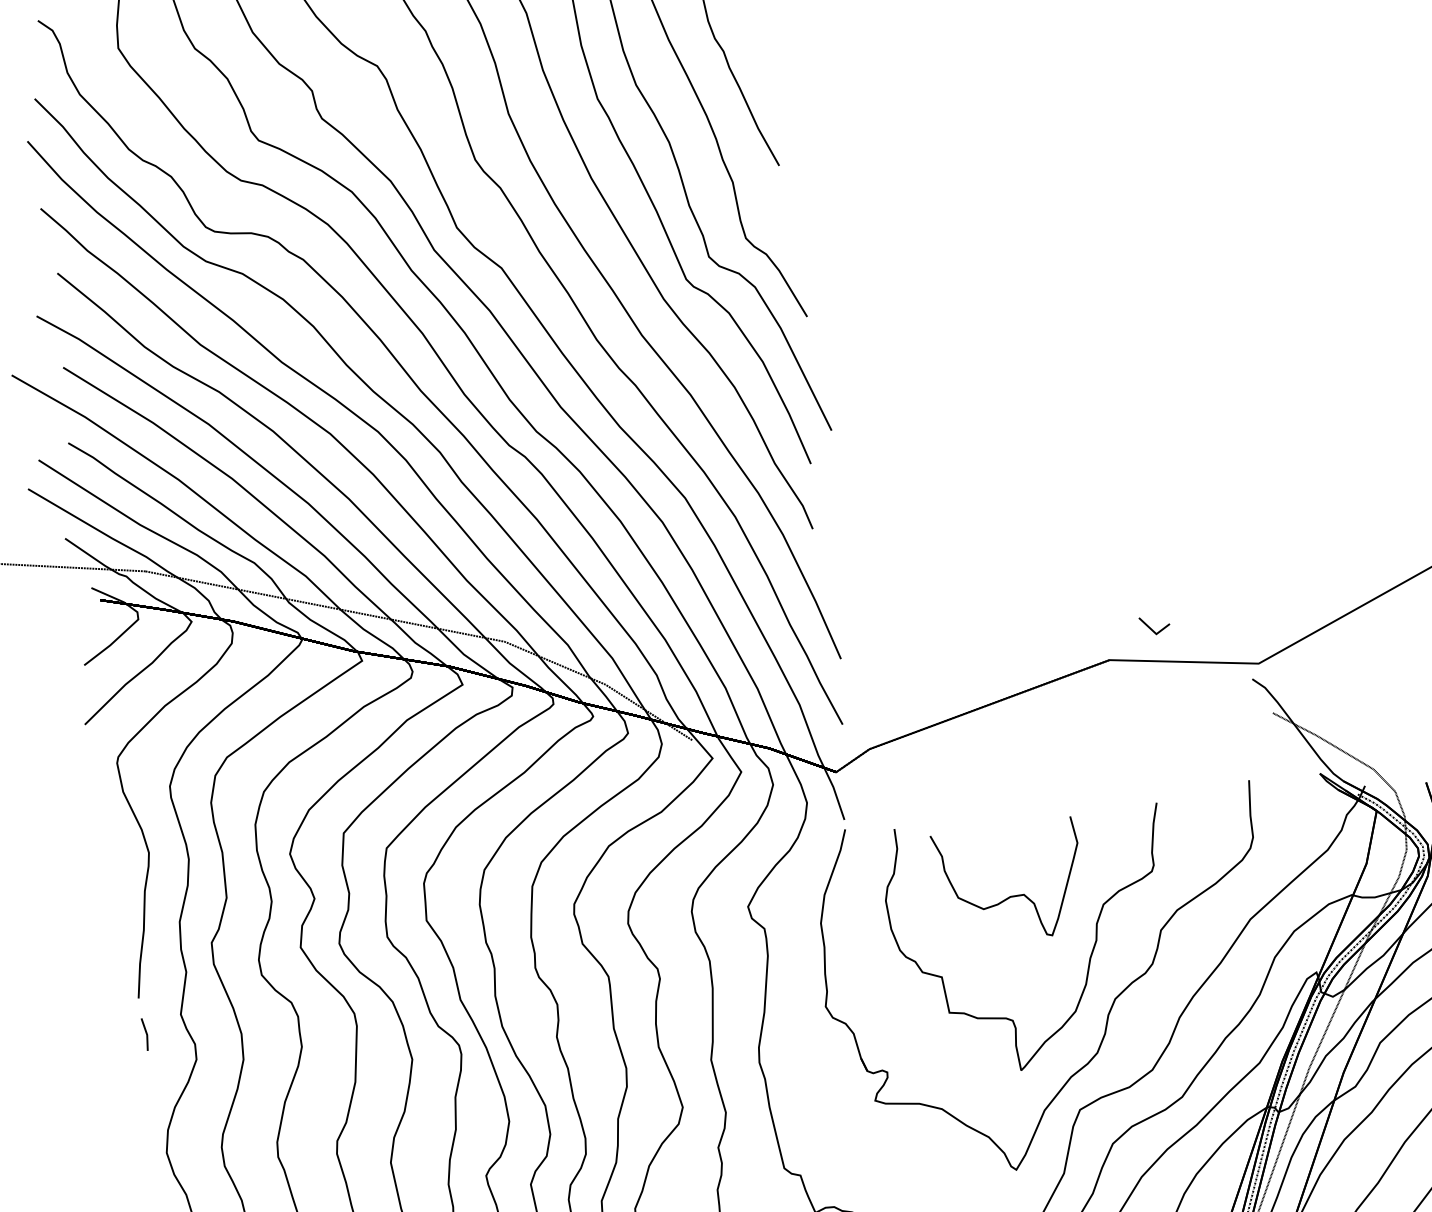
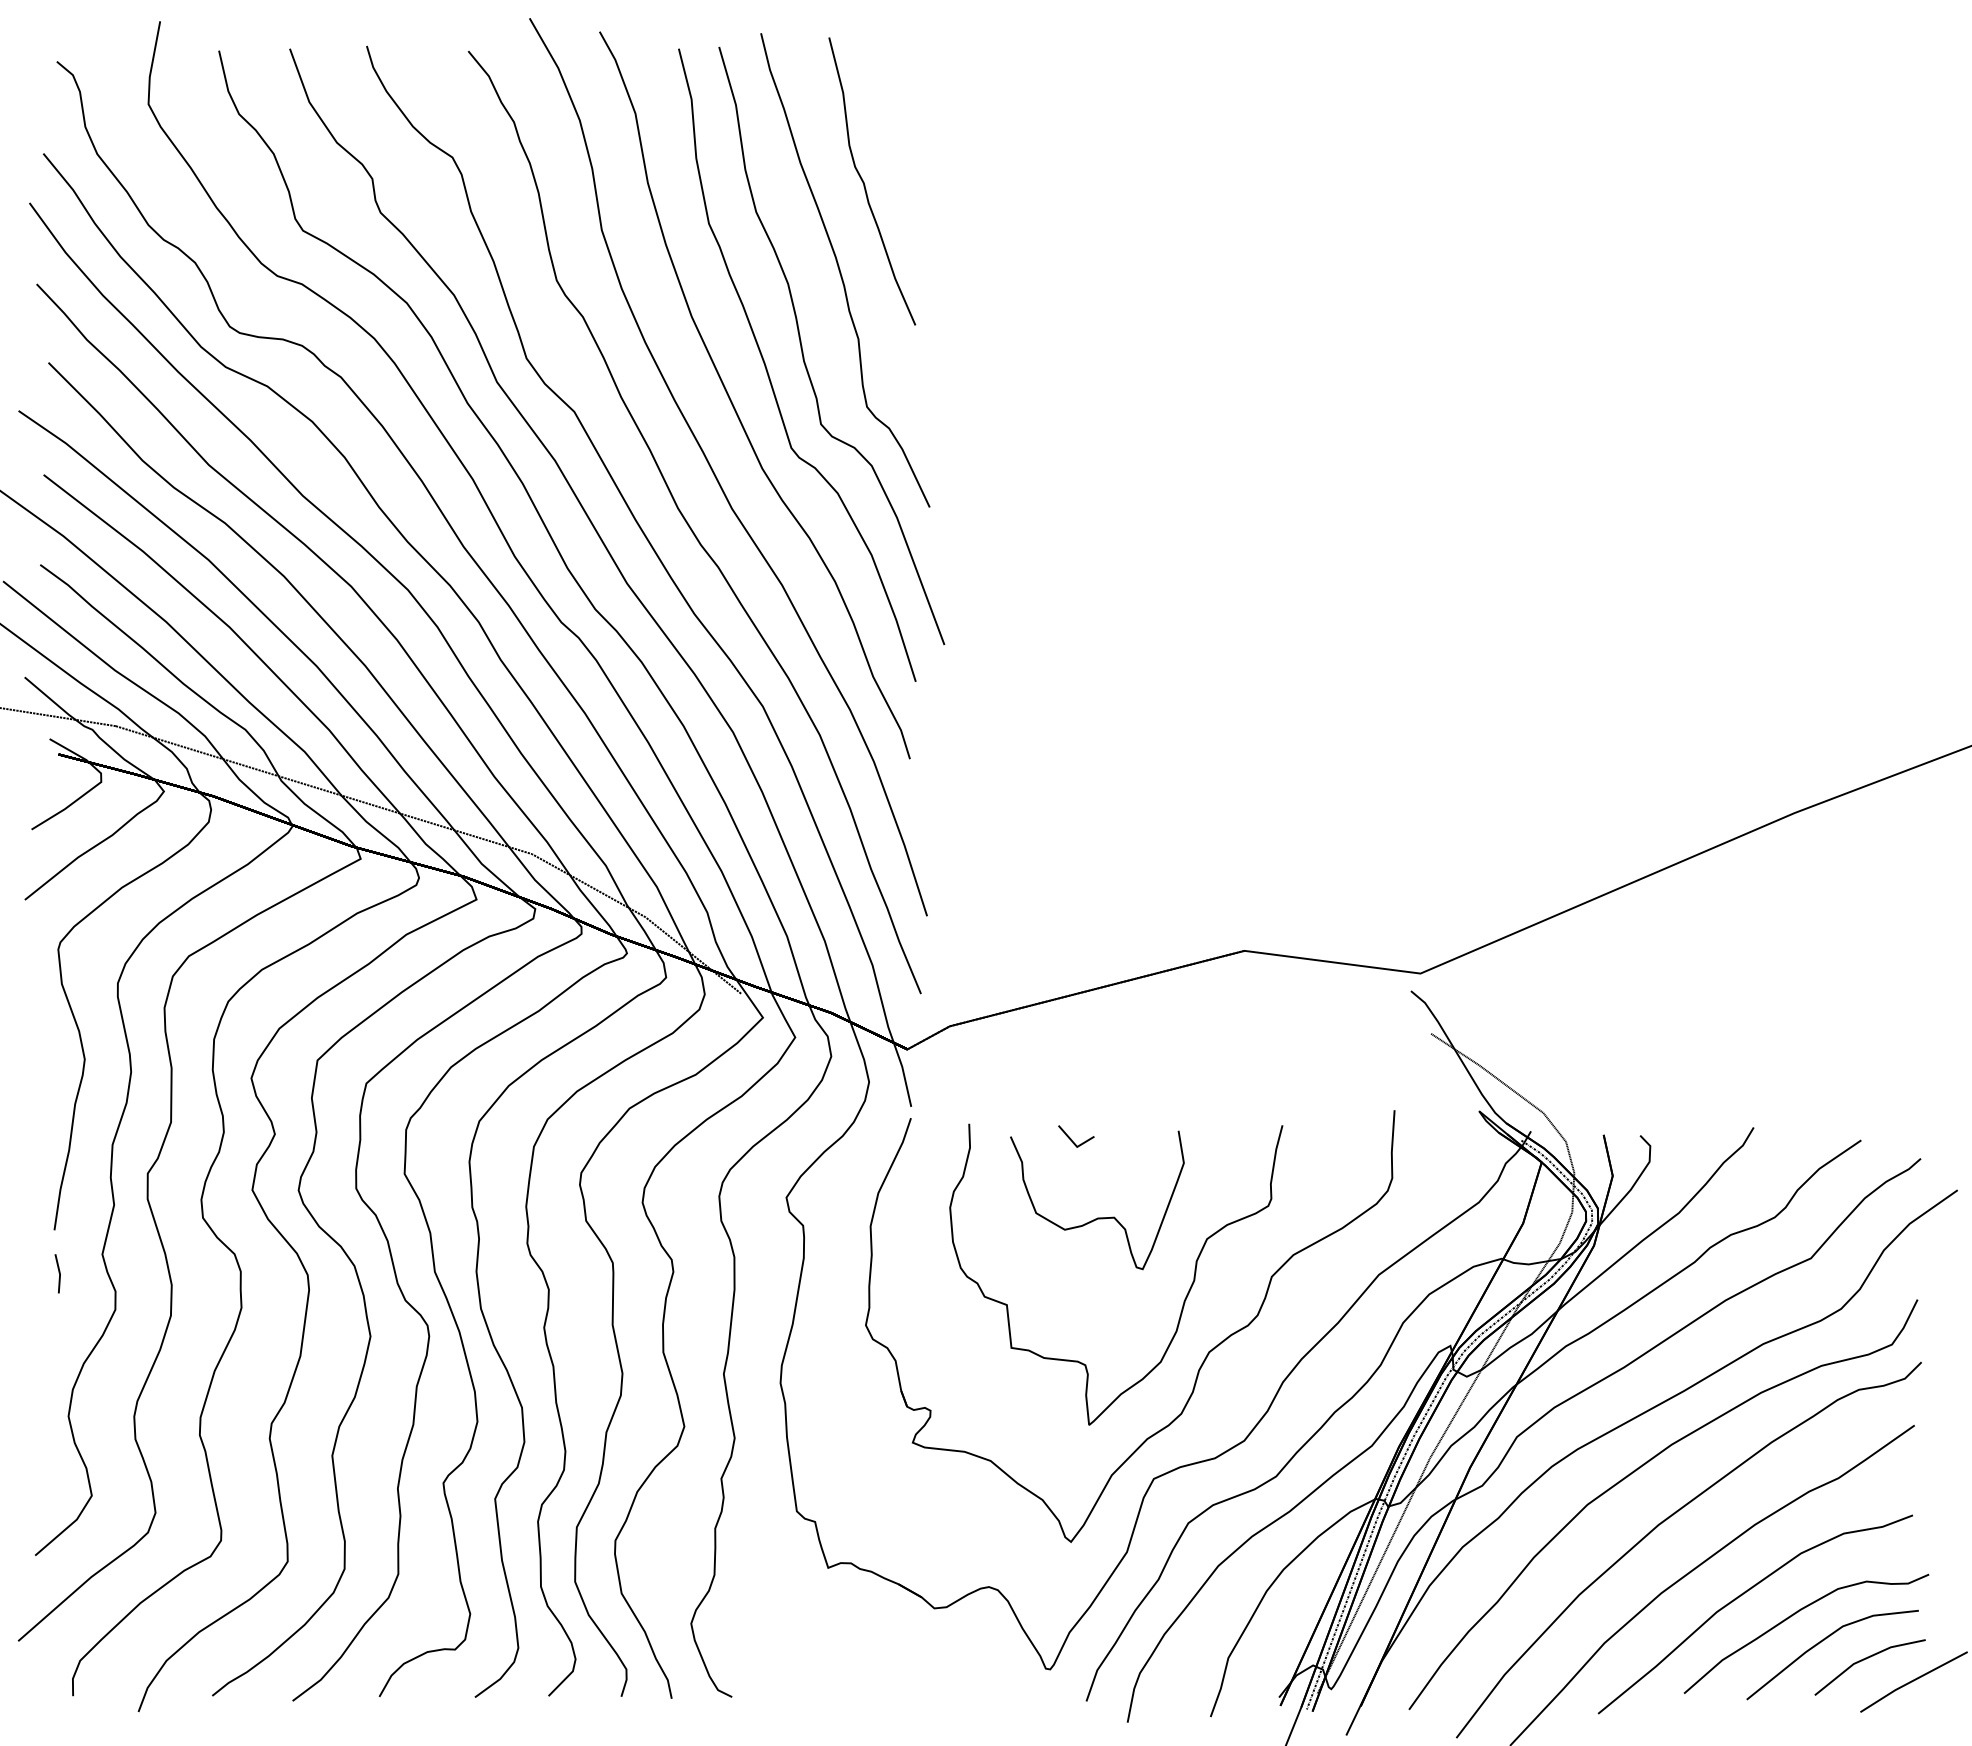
part: (1154, 625) -> (1076, 1136), moved

